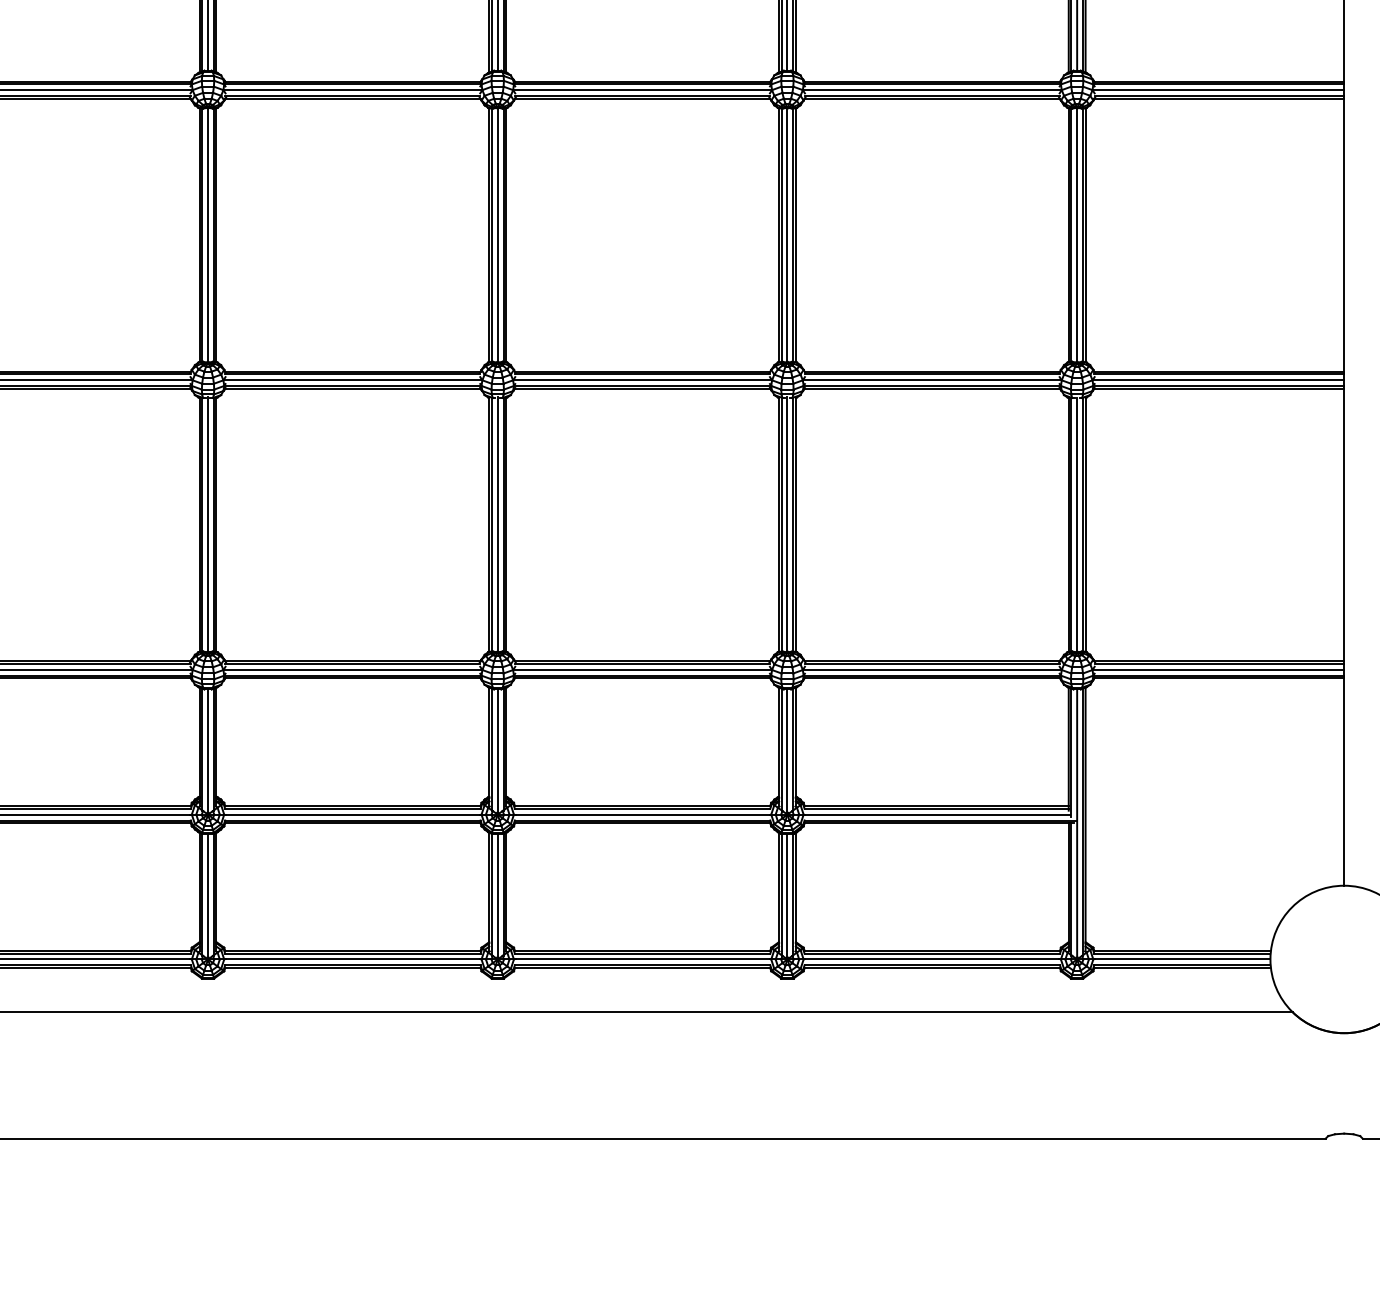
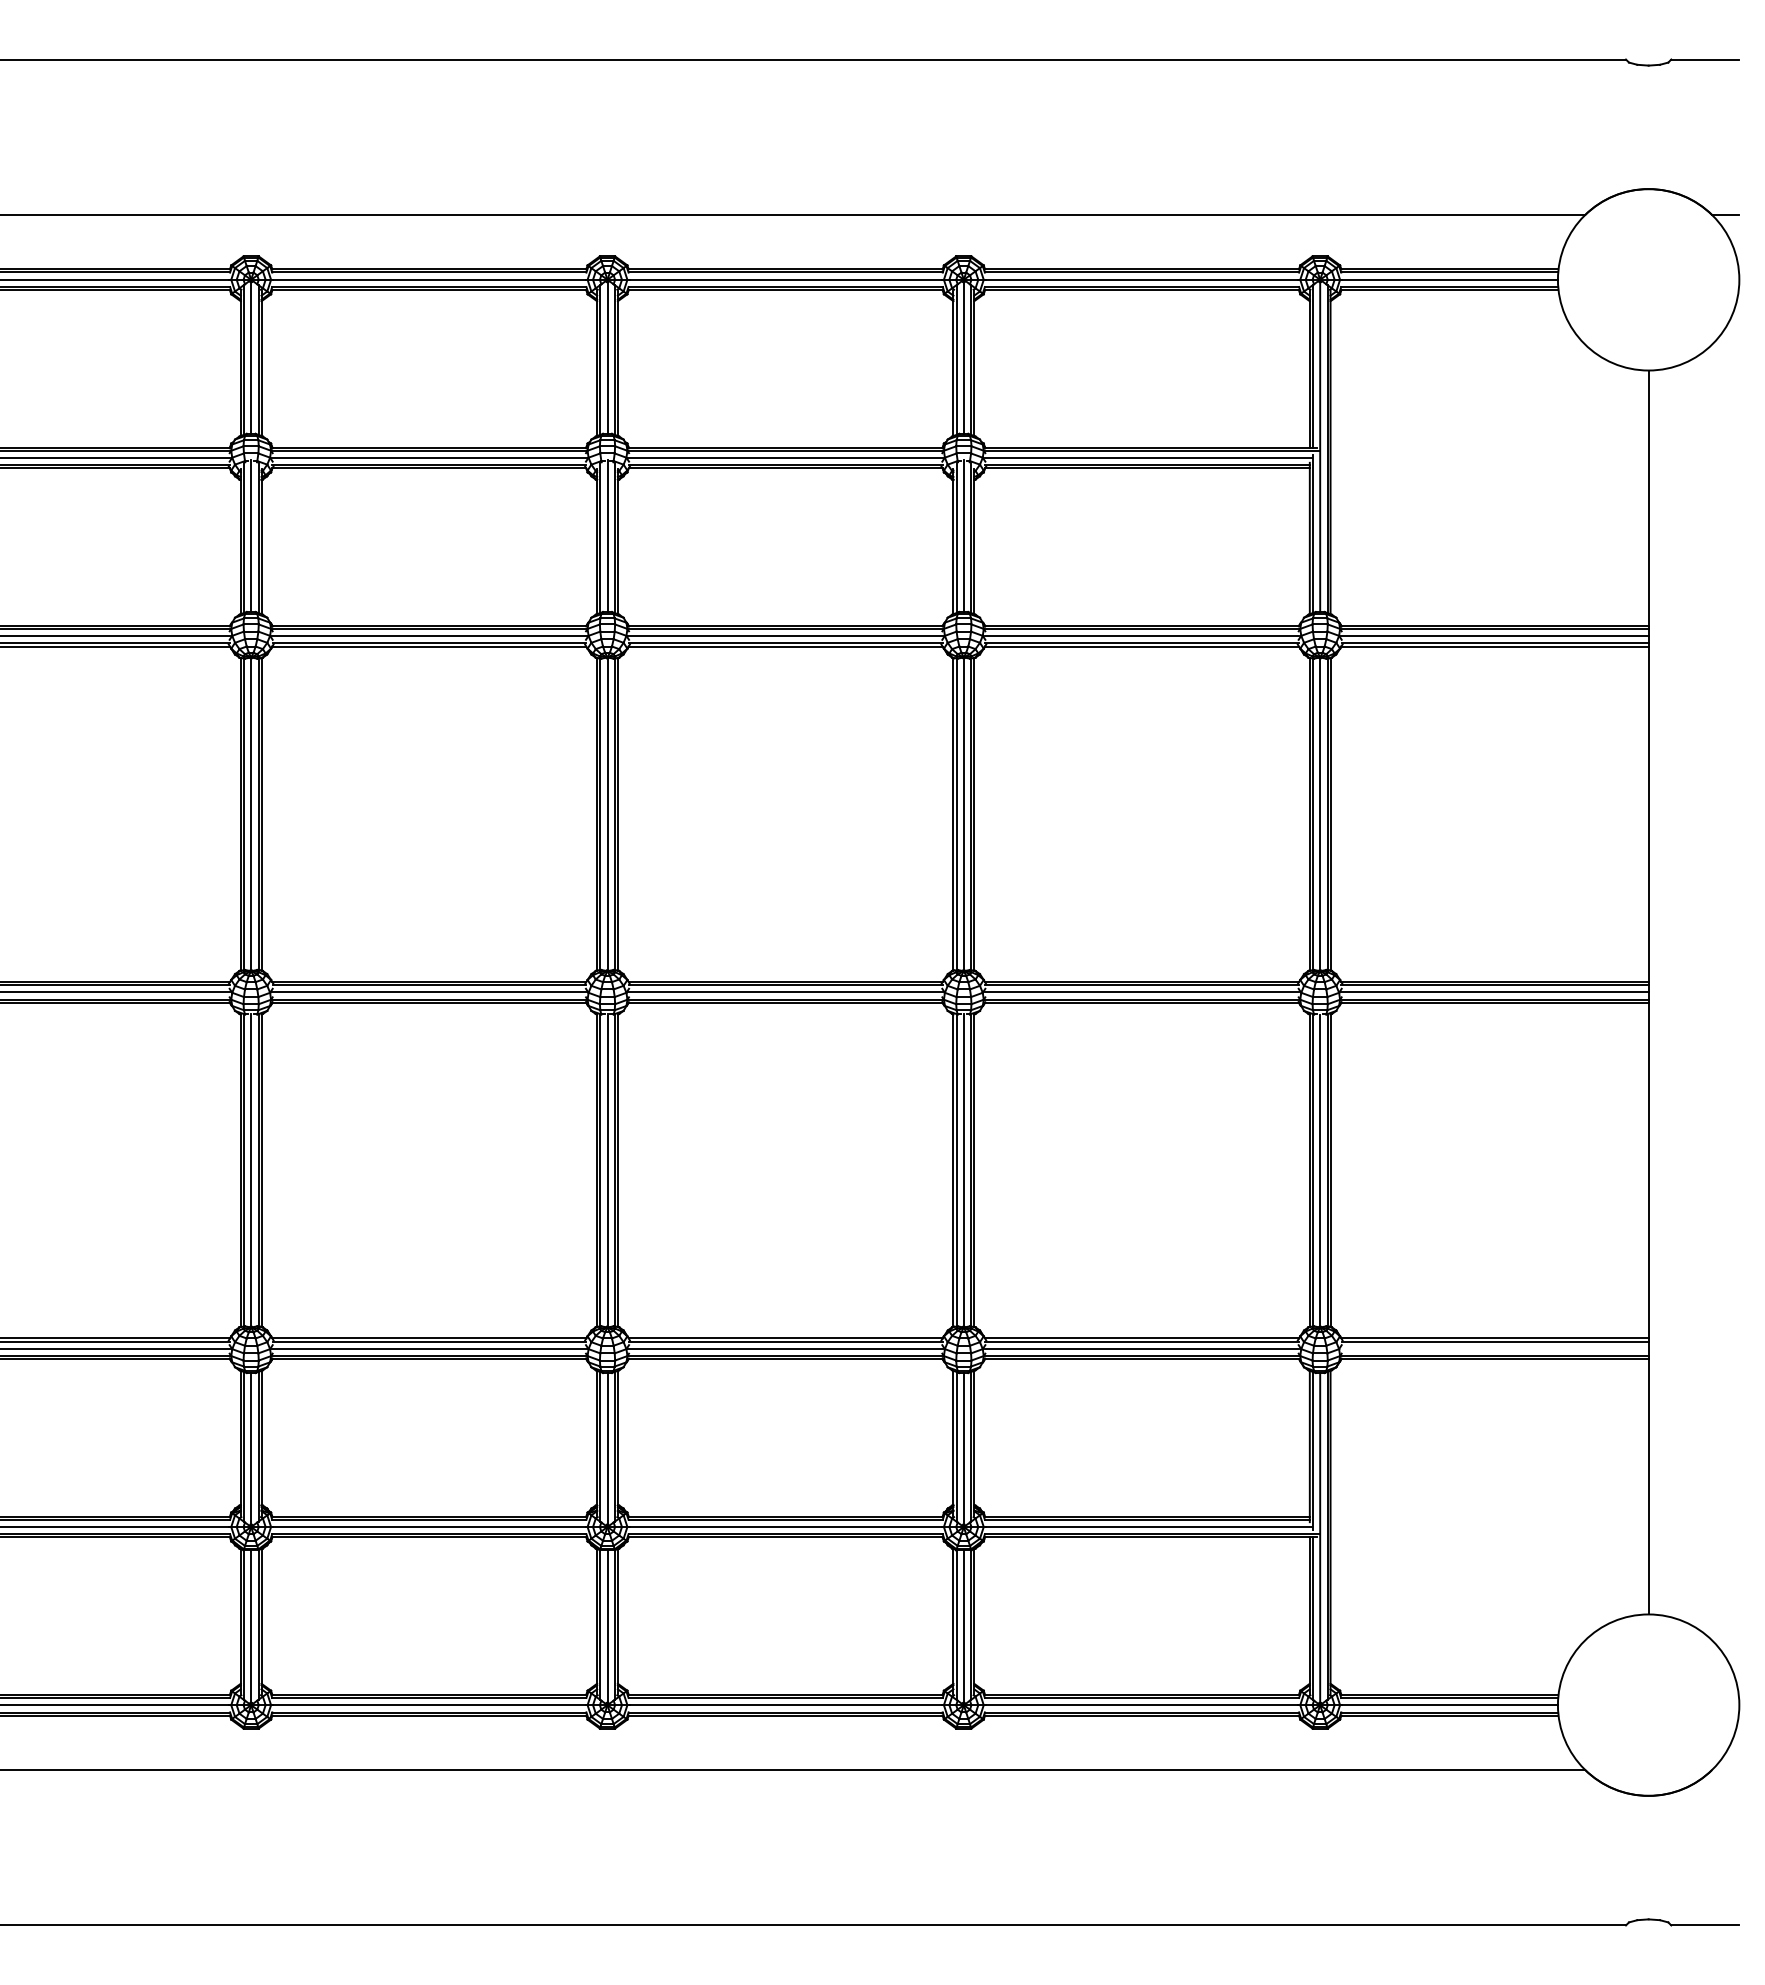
line: (1218, 669) -> (1494, 1348), removed

